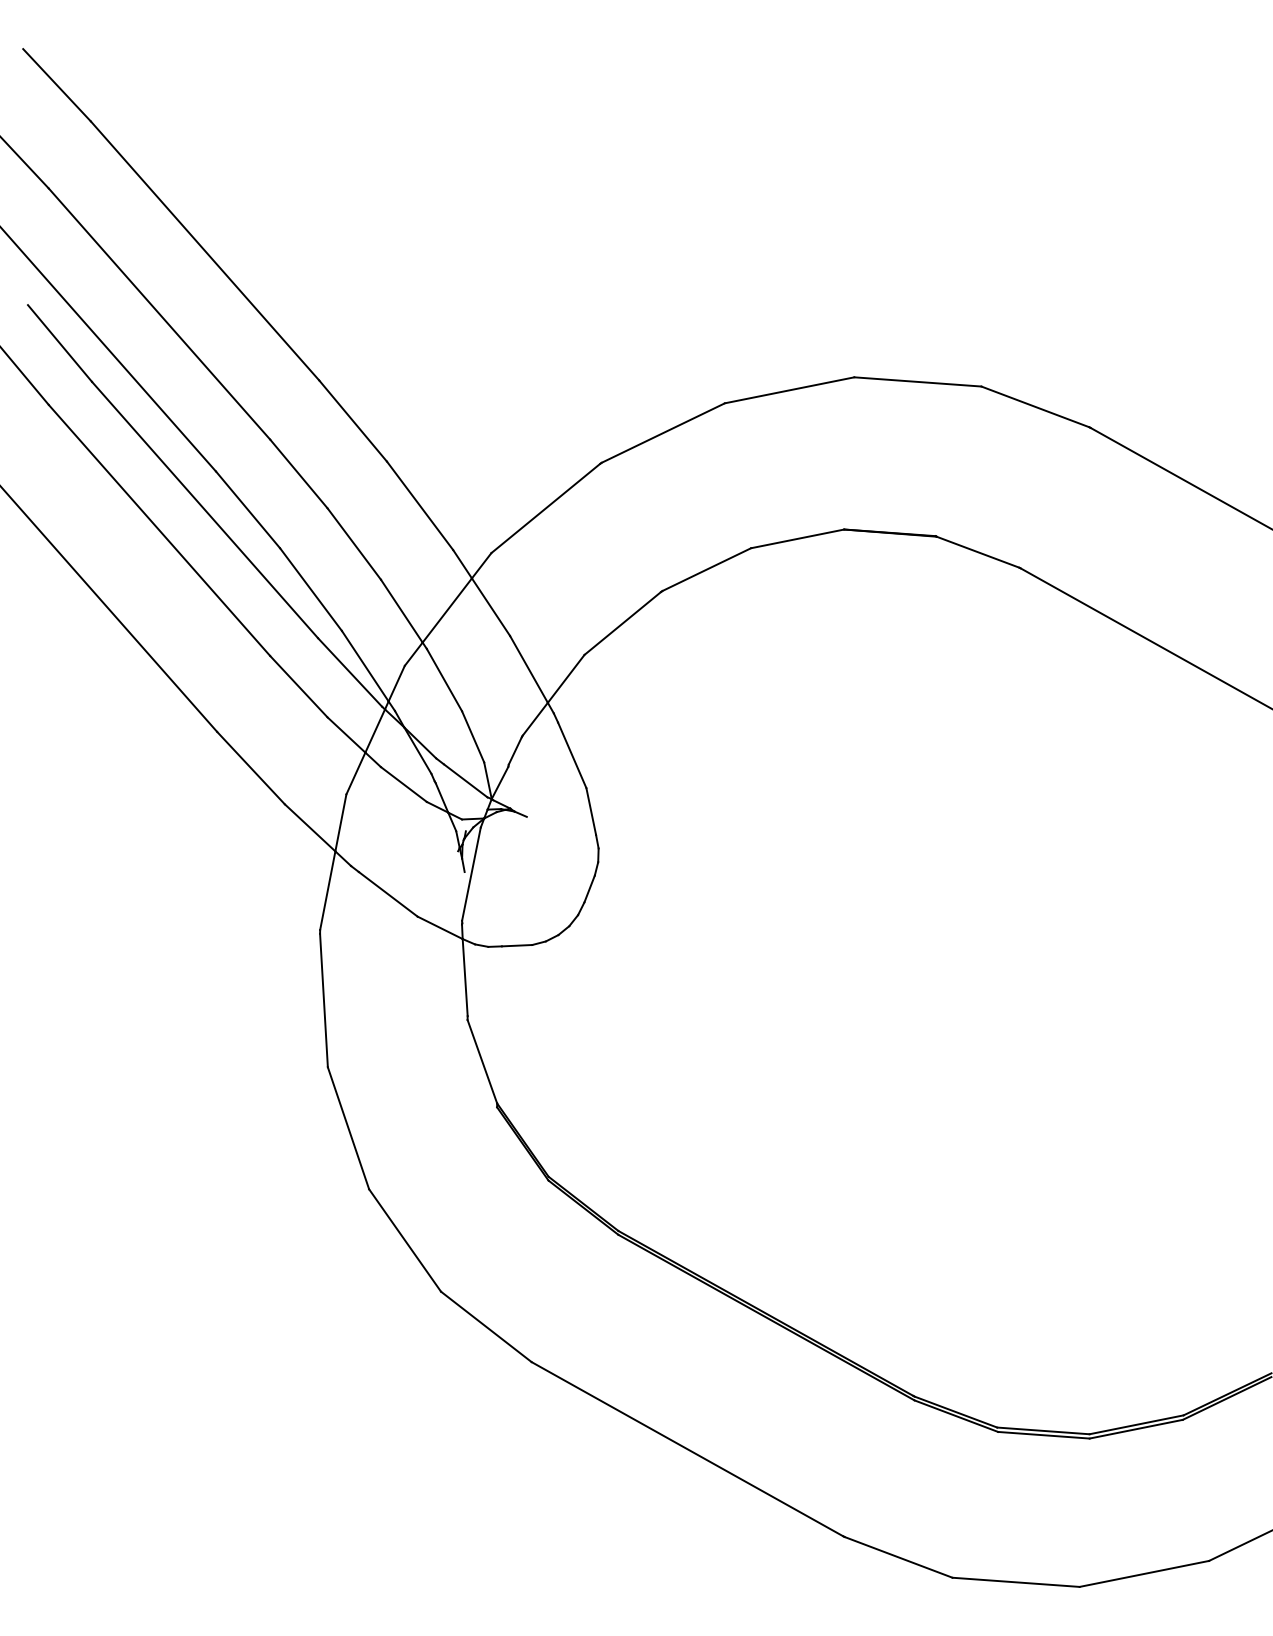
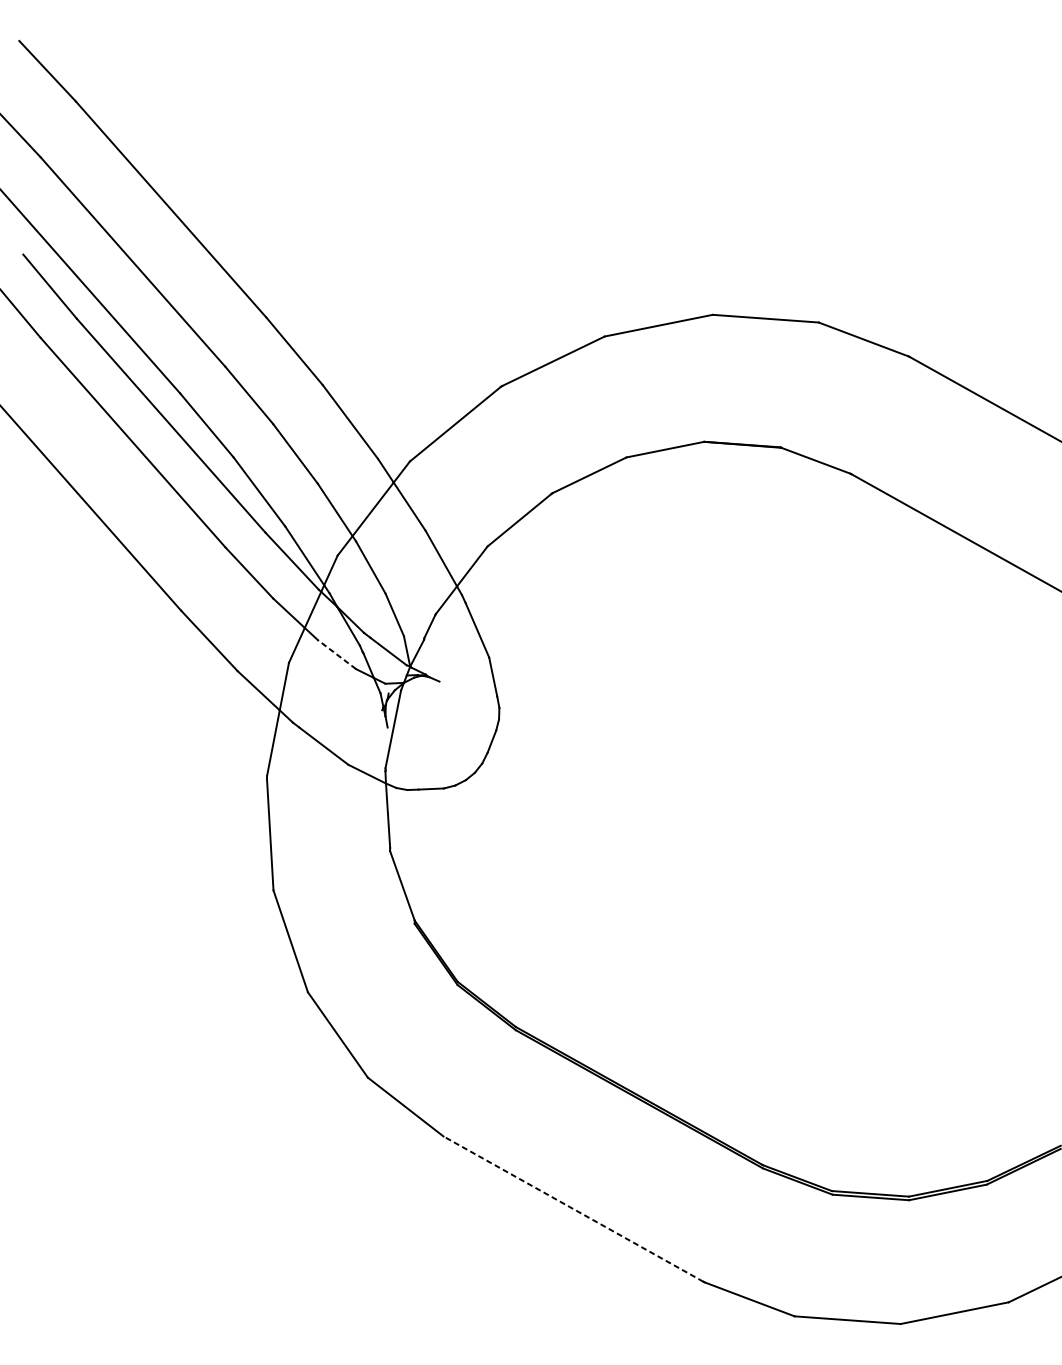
line: (403, 784) -> (336, 654), solid -> dashed
line: (687, 1448) -> (573, 1208), solid -> dashed

